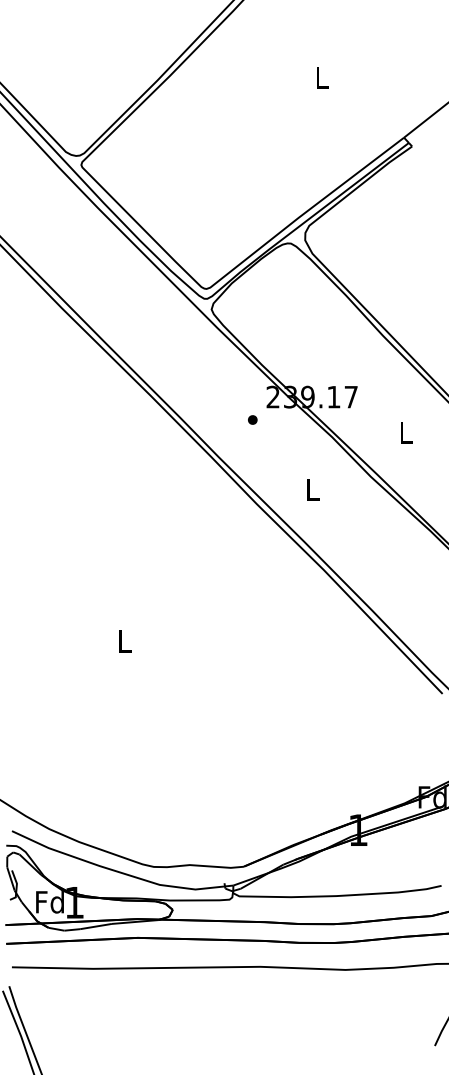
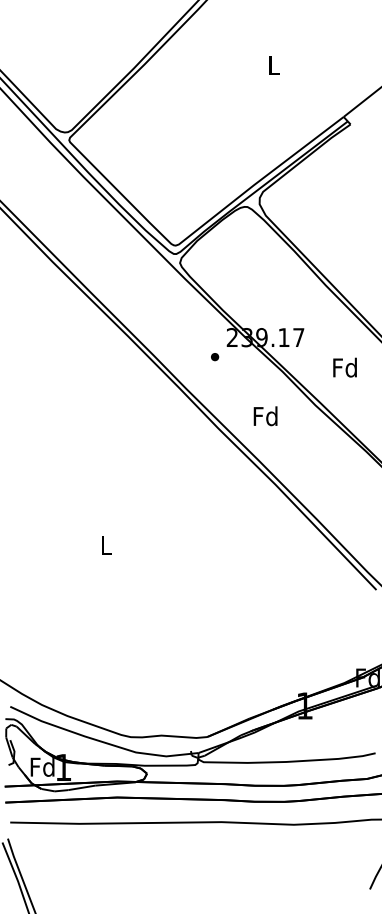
text: (404, 432) -> (344, 367), L -> Fd
text: (312, 489) -> (265, 416), L -> Fd

